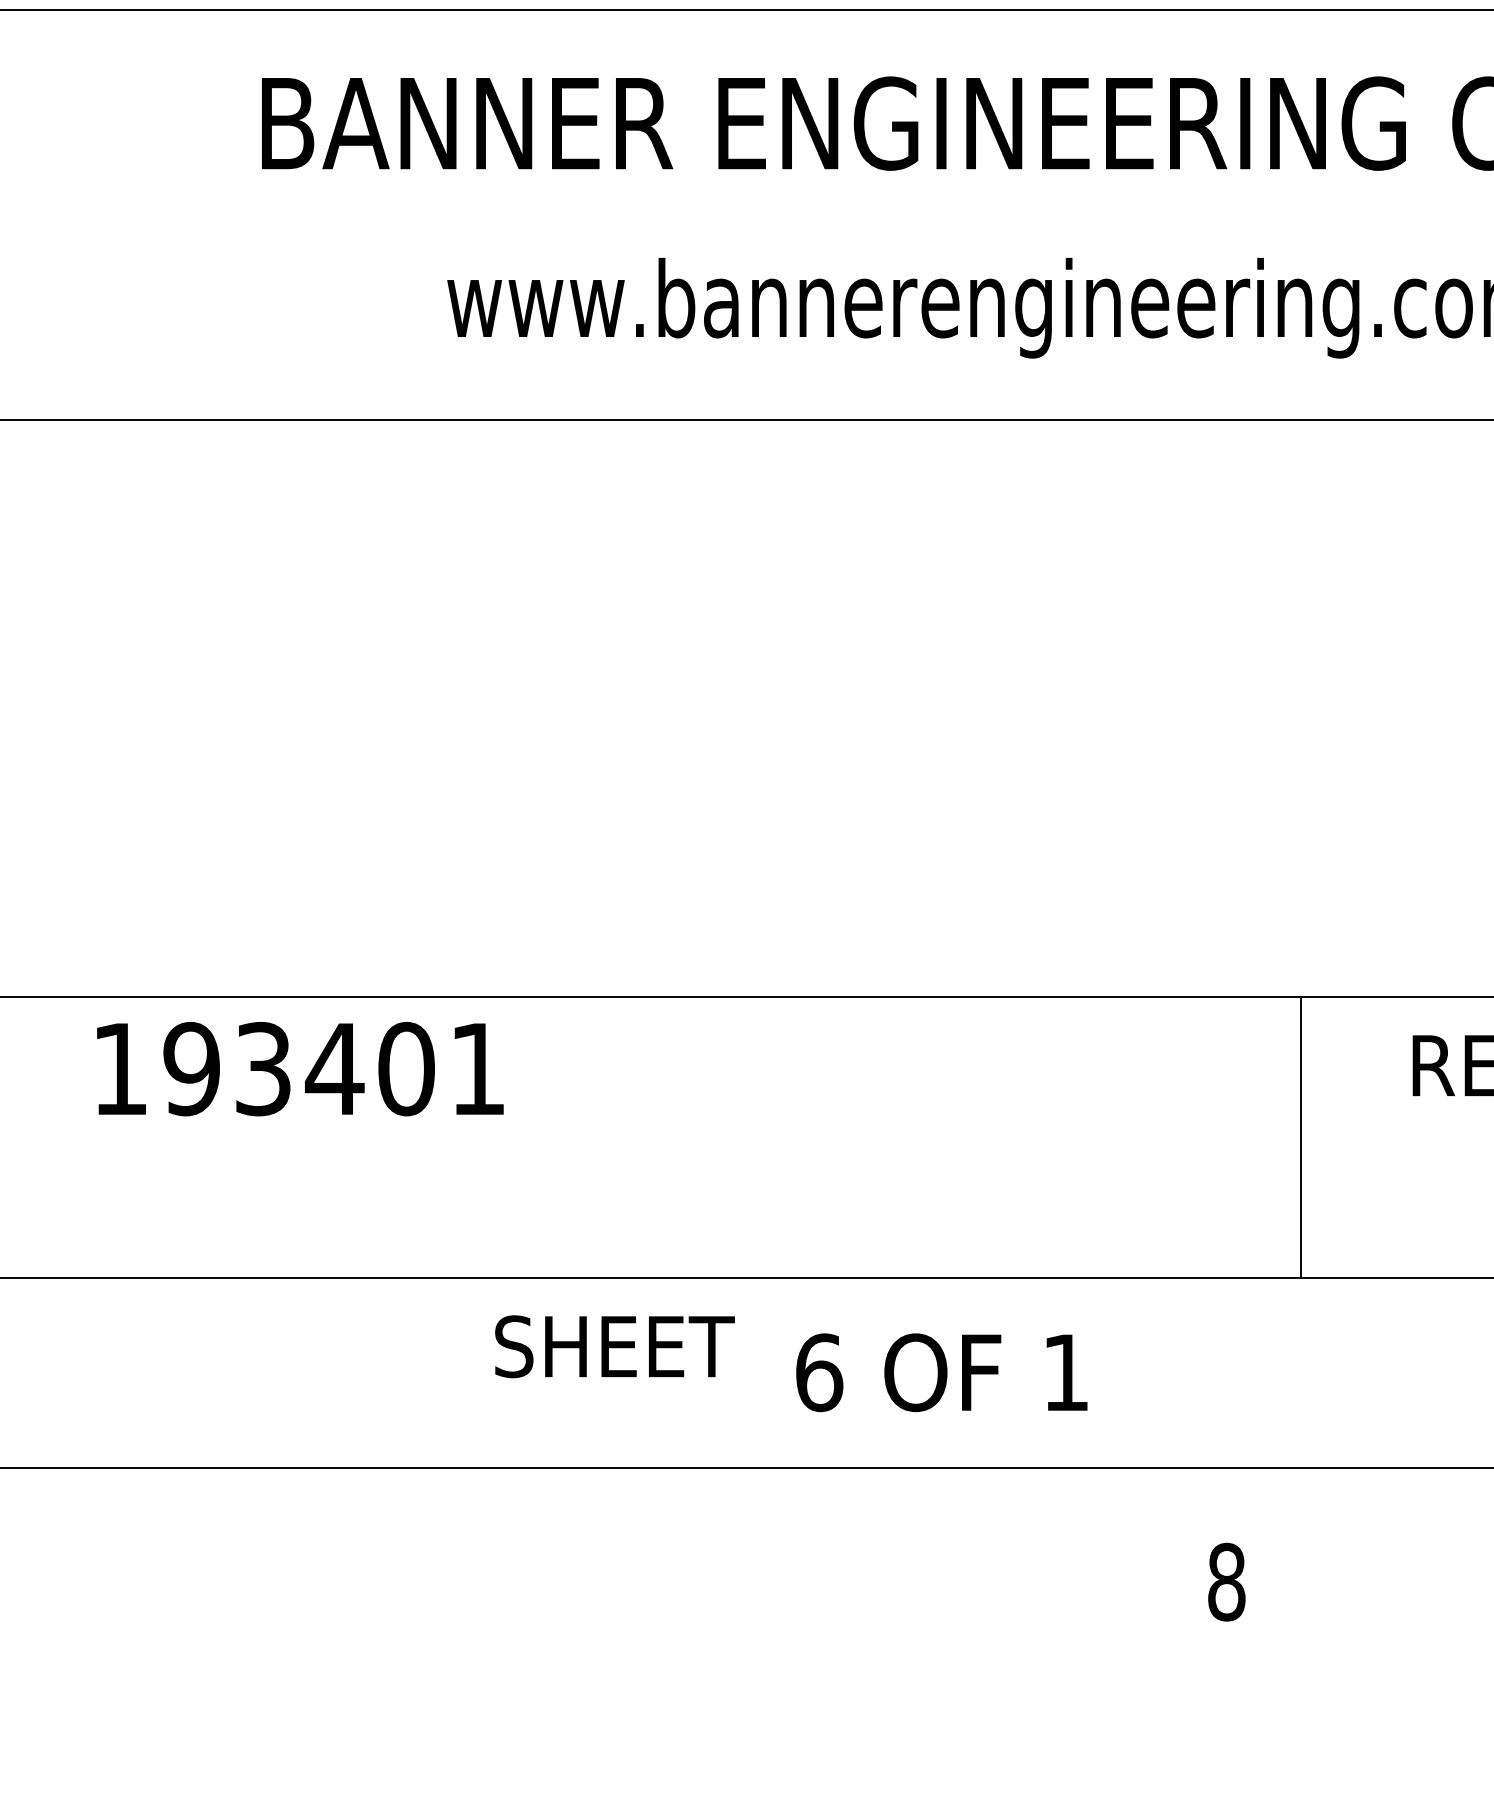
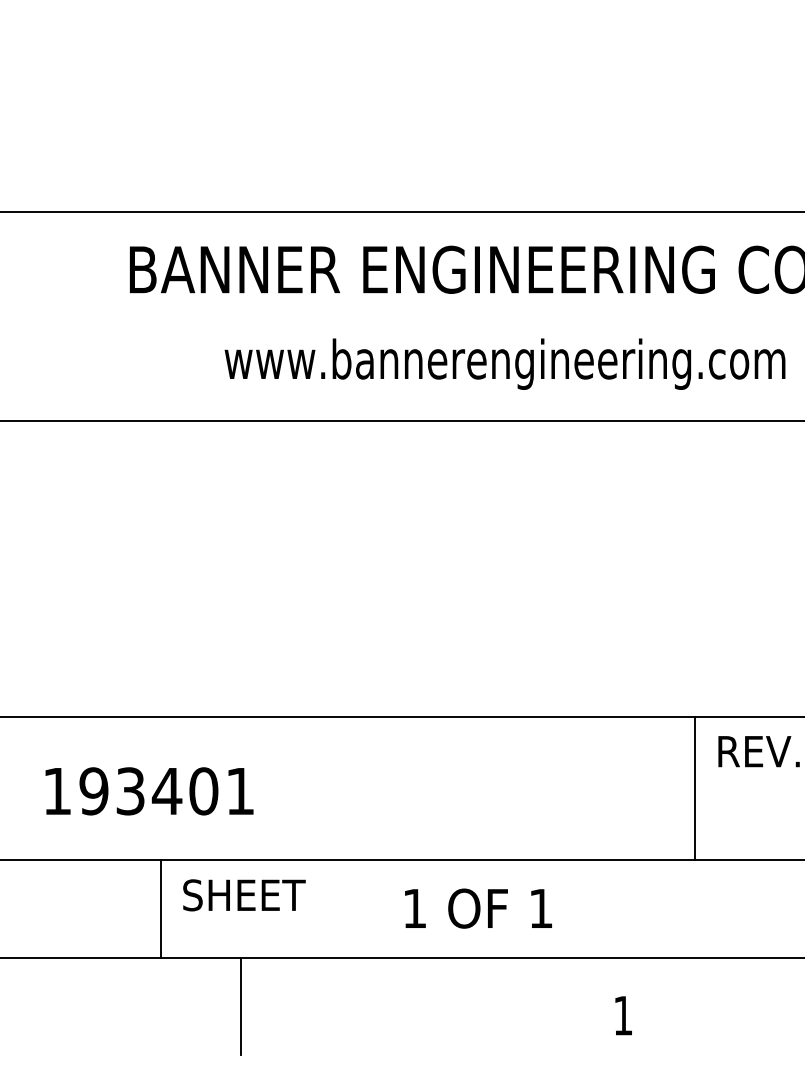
text: (300, 1069) -> (149, 791), moved
line: (1301, 1137) -> (695, 788), moved
text: (615, 1347) -> (244, 895), moved
line: (323, 1372) -> (161, 908), added
text: (820, 1372) -> (415, 908), 6 -> 1
line: (478, 1562) -> (240, 1005), added
text: (1225, 1581) -> (622, 1015), 8 -> 1

